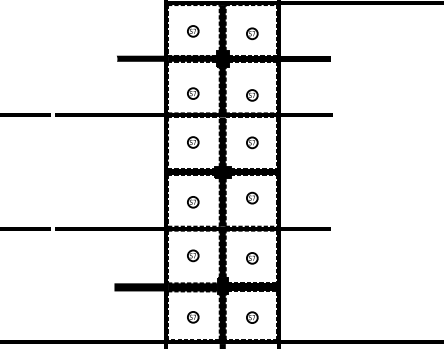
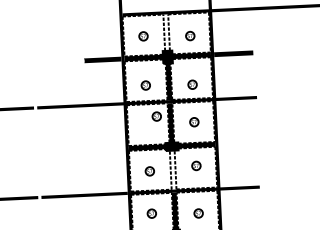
fill: (222, 28) -> (166, 33), removed
part: (193, 142) -> (157, 116), moved
fill: (222, 201) -> (172, 169), removed

